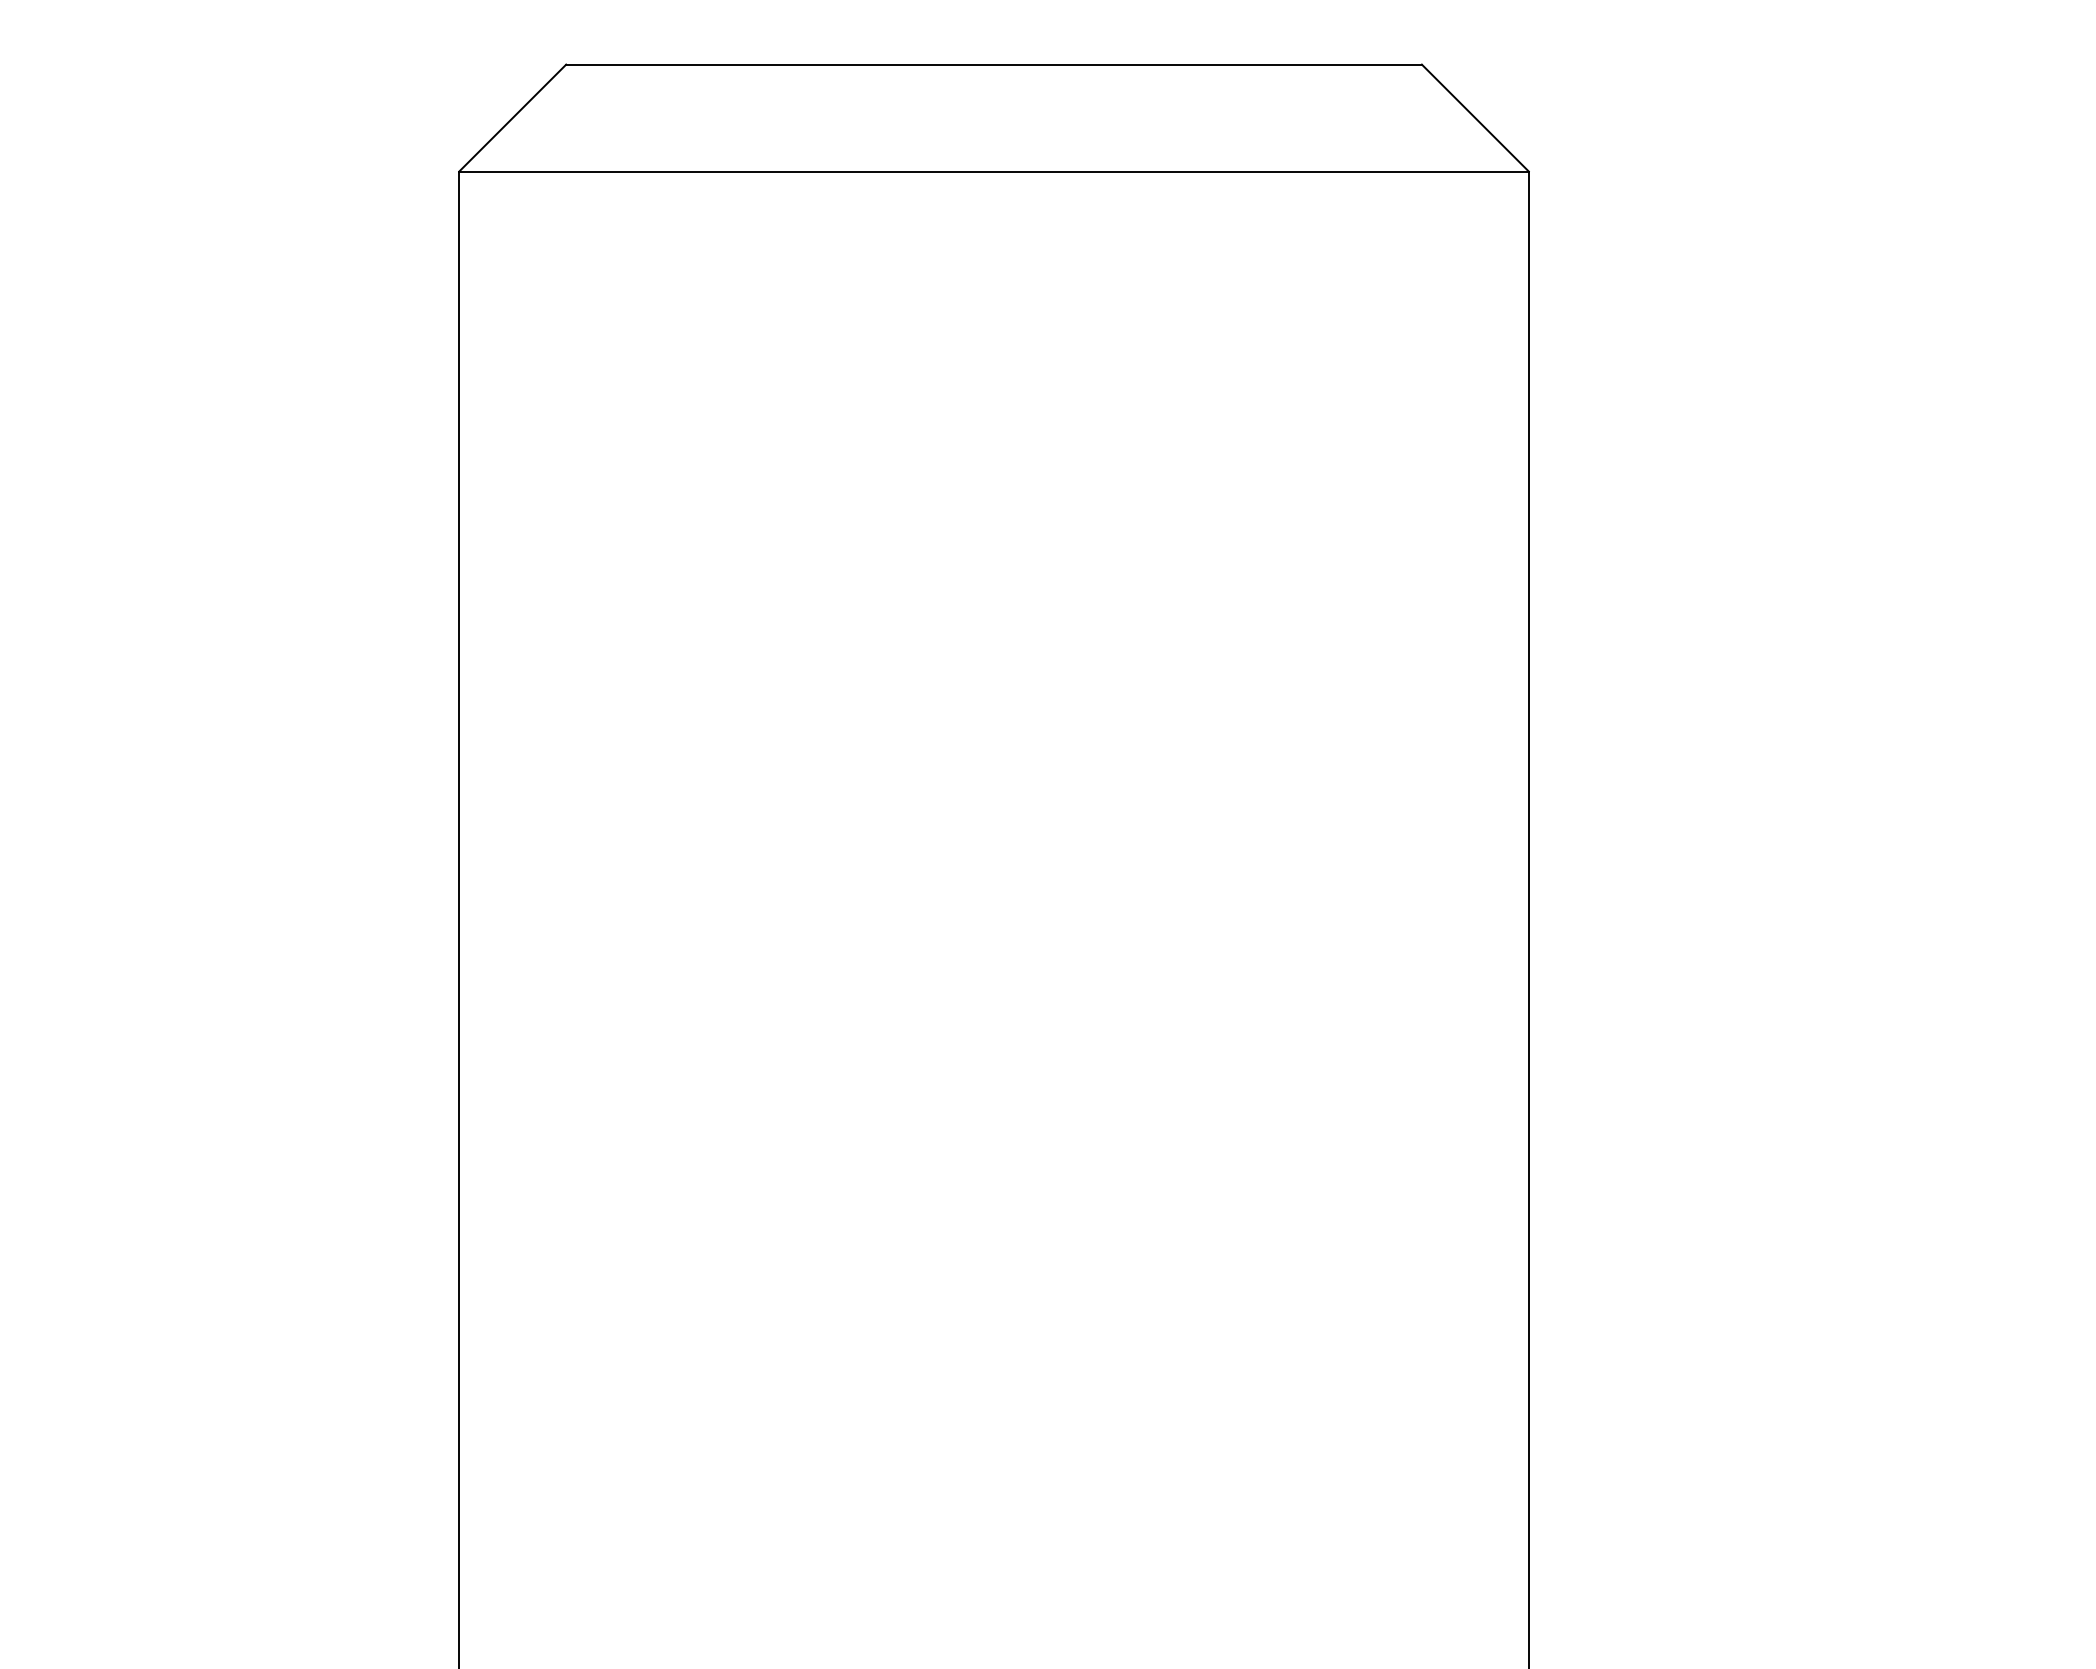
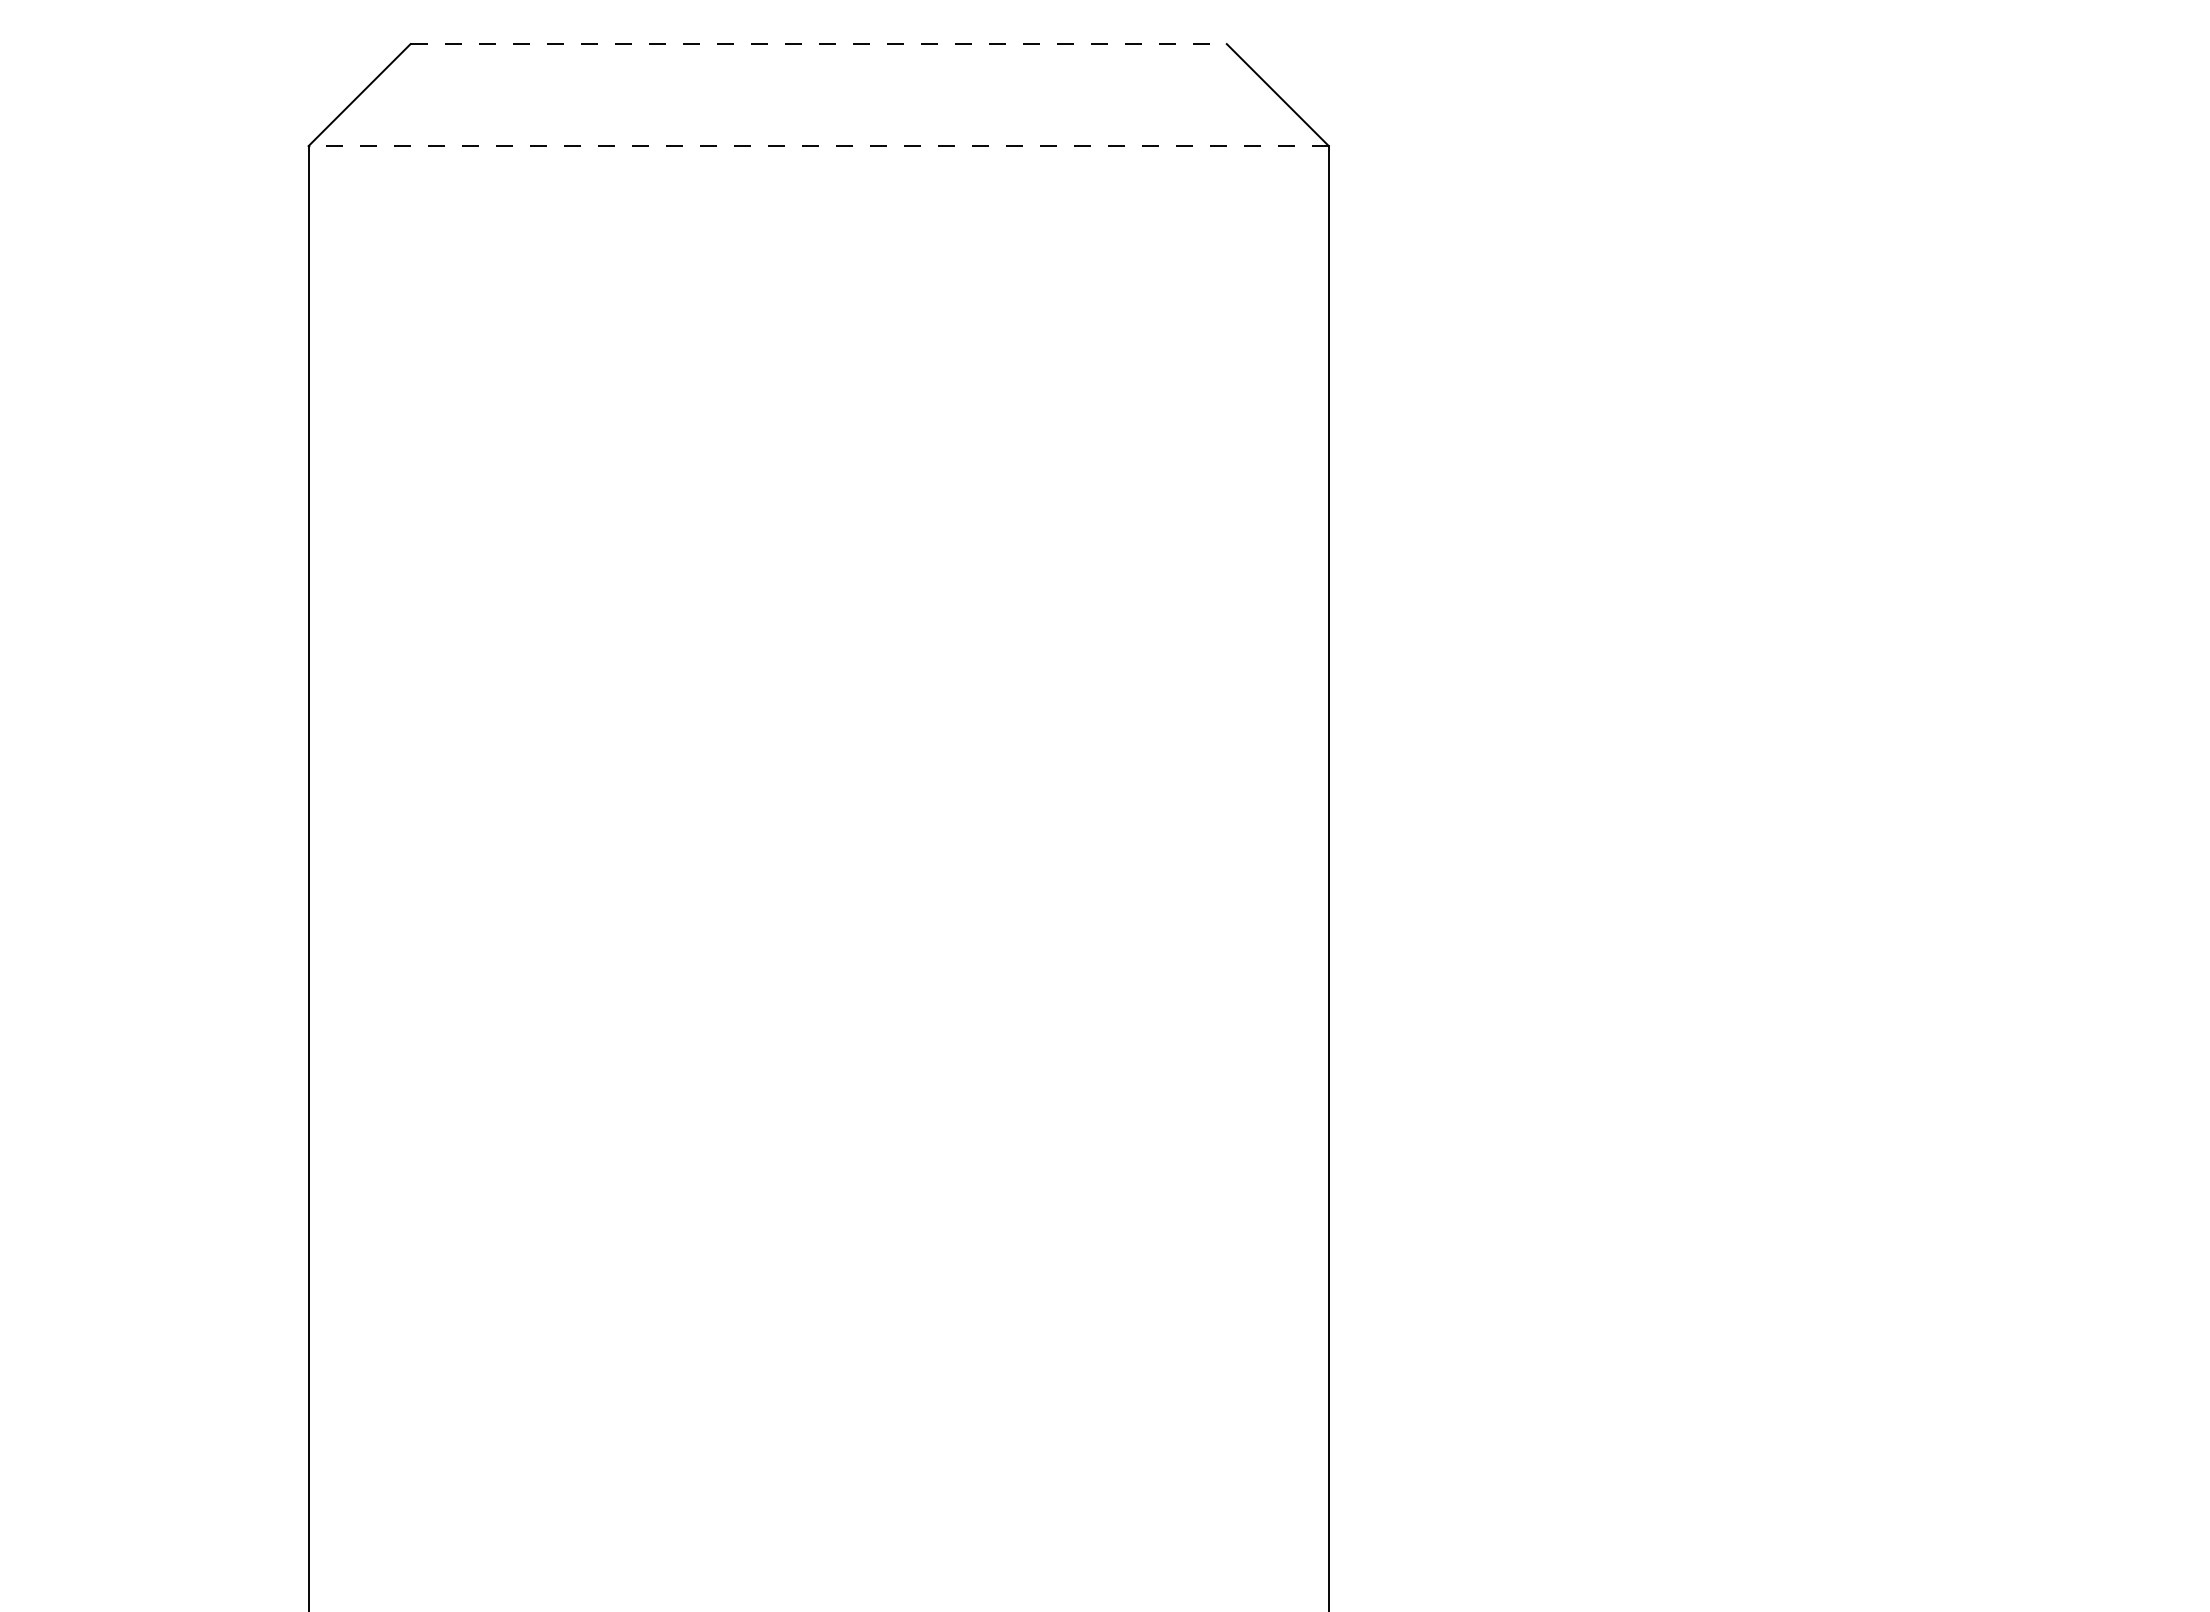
line: (994, 65) -> (819, 44), solid -> dashed
line: (993, 172) -> (818, 146), solid -> dashed

